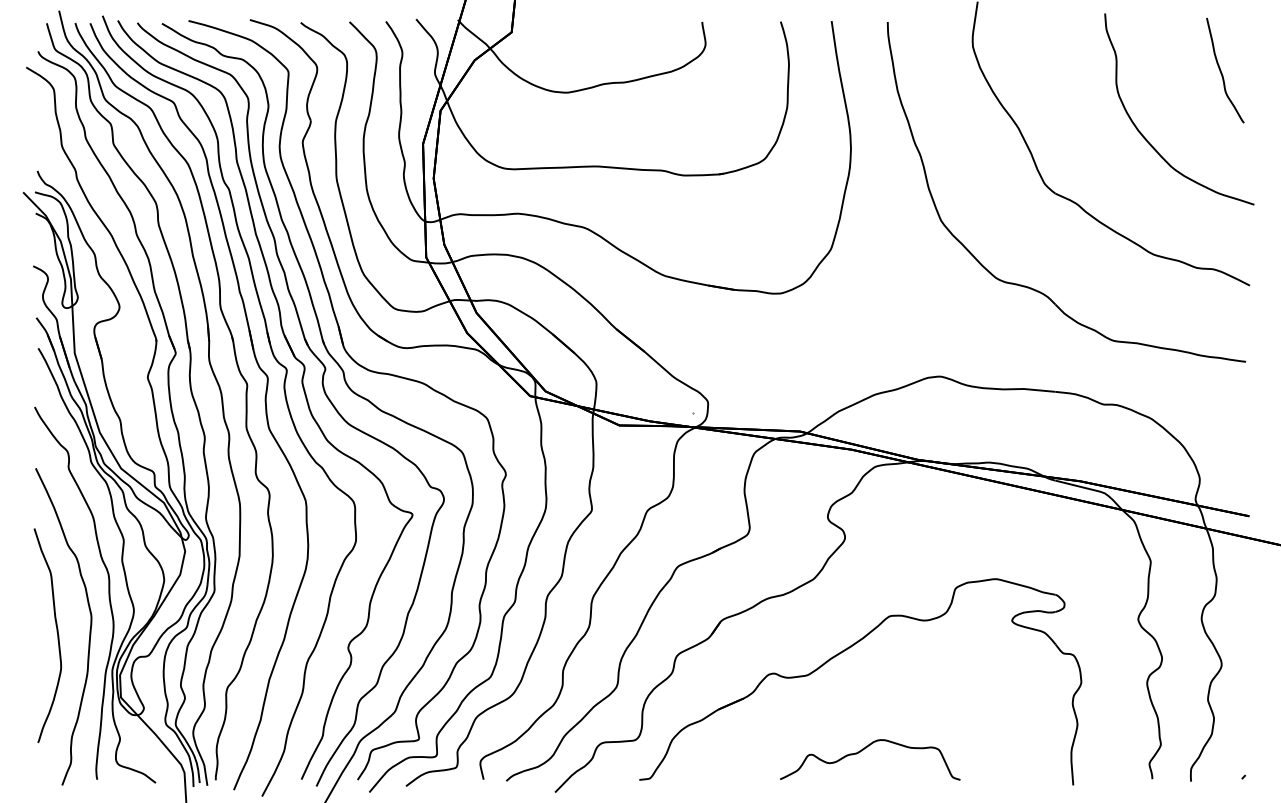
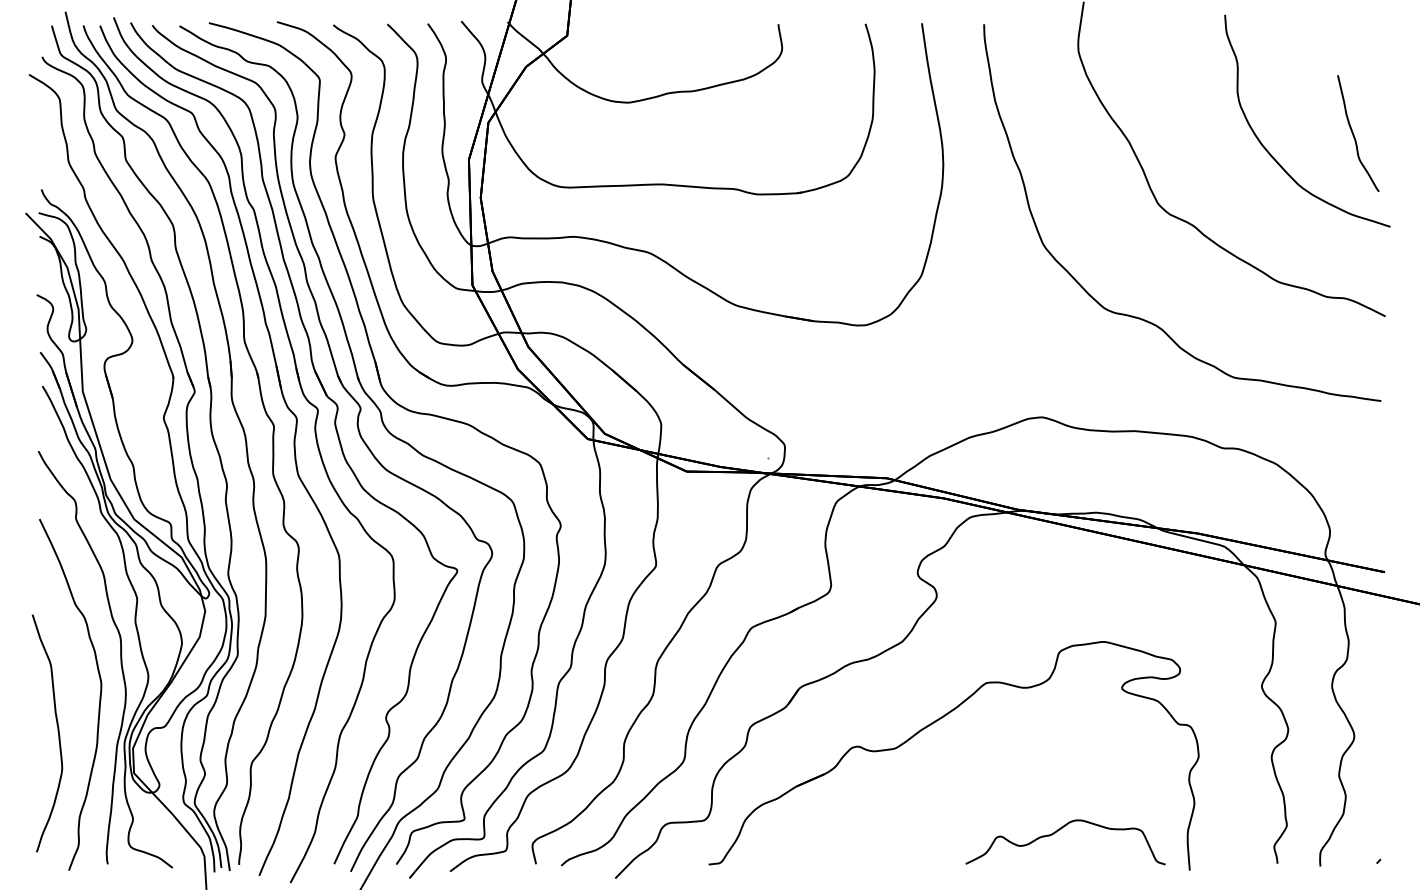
curve: (1222, 72) -> (1355, 135), moved
curve: (56, 632) -> (57, 729), moved
curve: (863, 750) -> (1058, 831), moved

